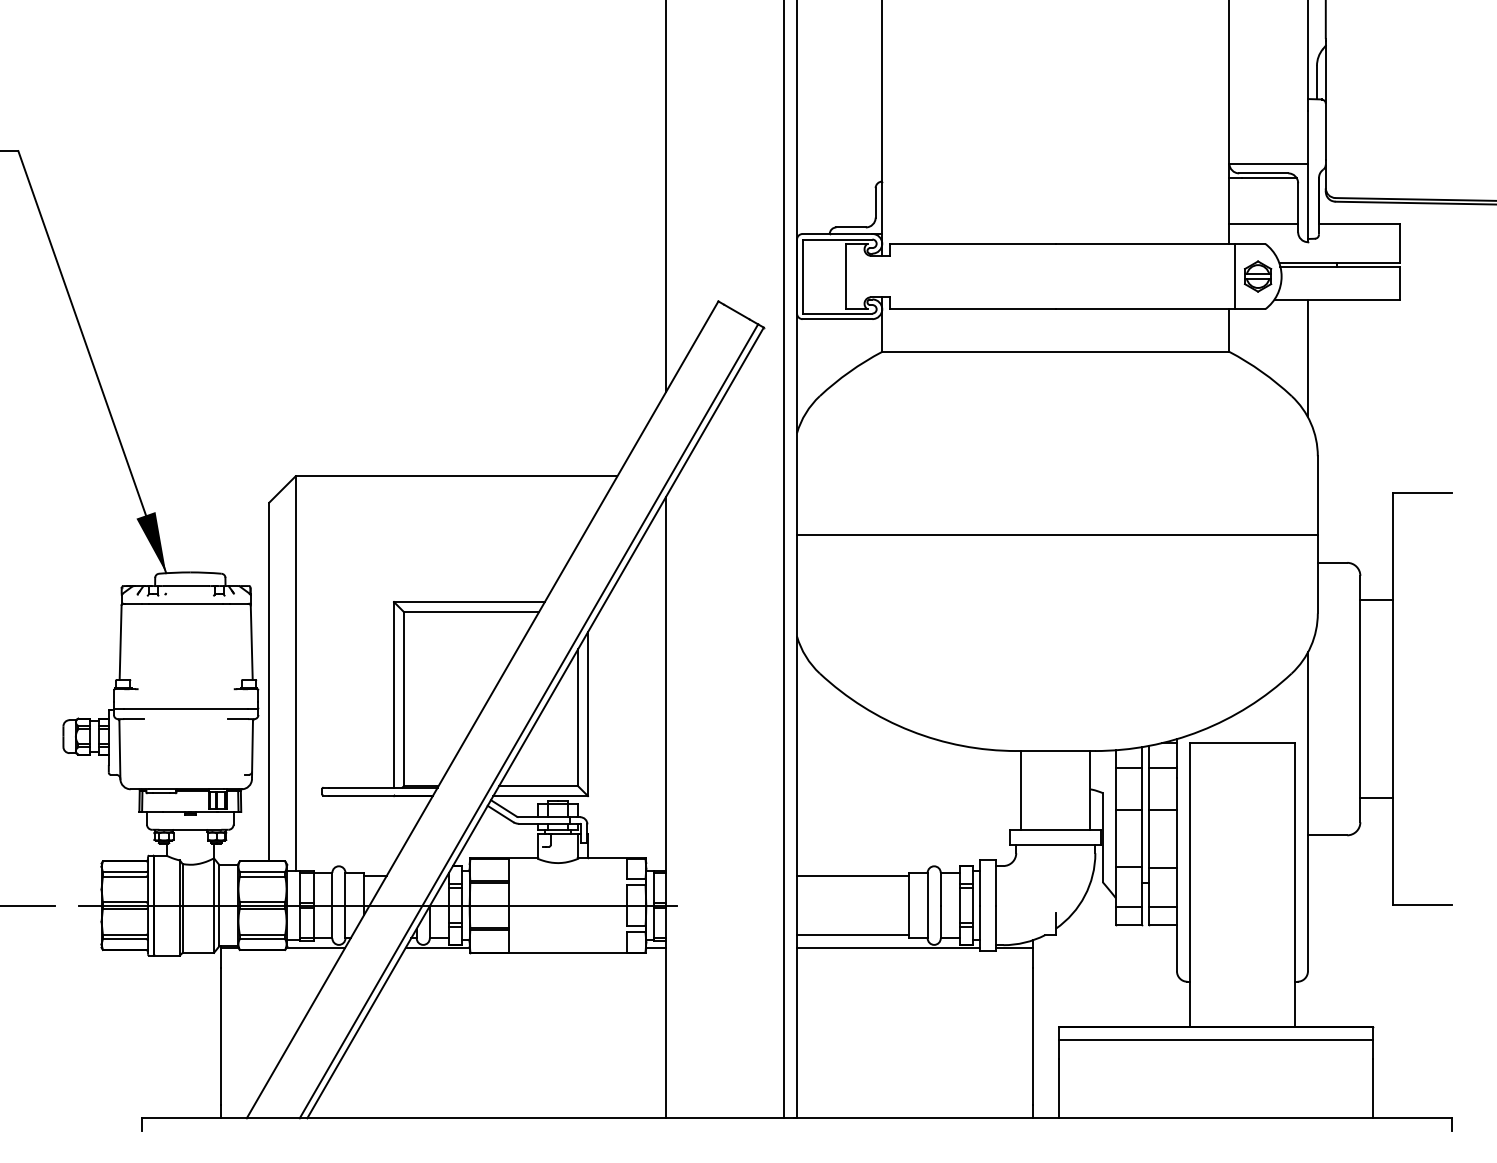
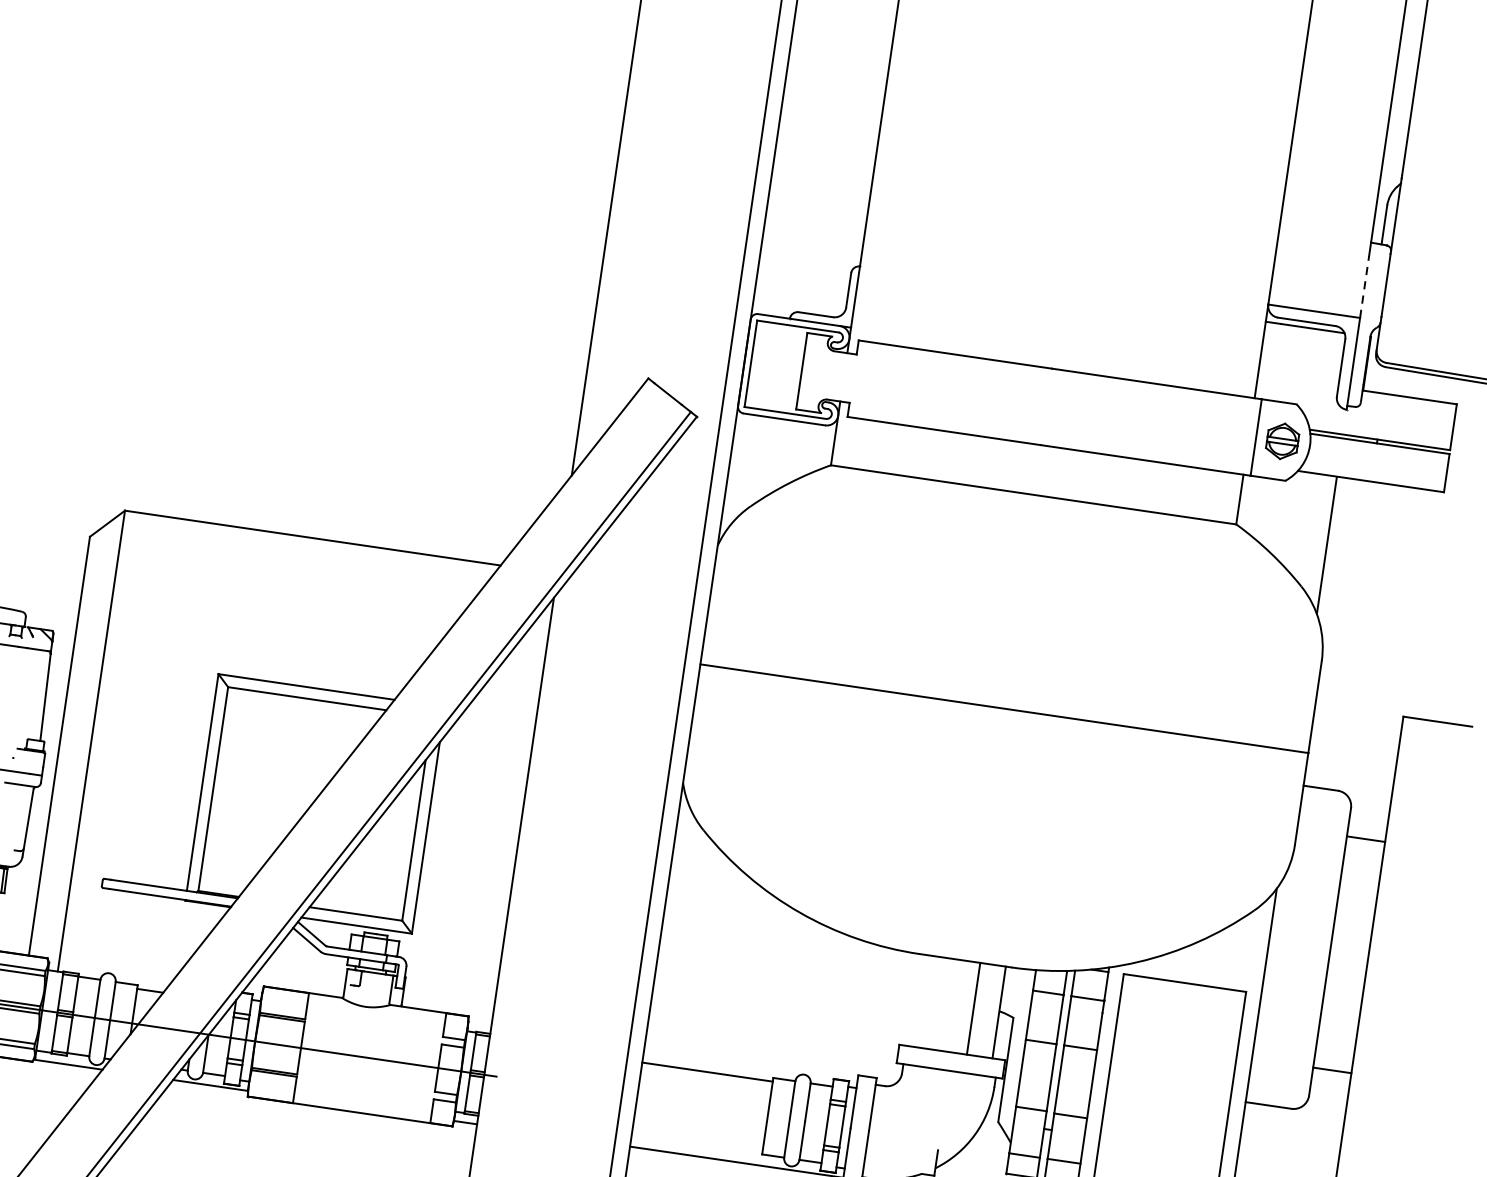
line: (1307, 136) -> (1364, 286), solid -> dashed
line: (1263, 224) -> (1297, 381), removed
line: (1021, 790) -> (973, 1009), moved
line: (852, 935) -> (696, 1141), removed

